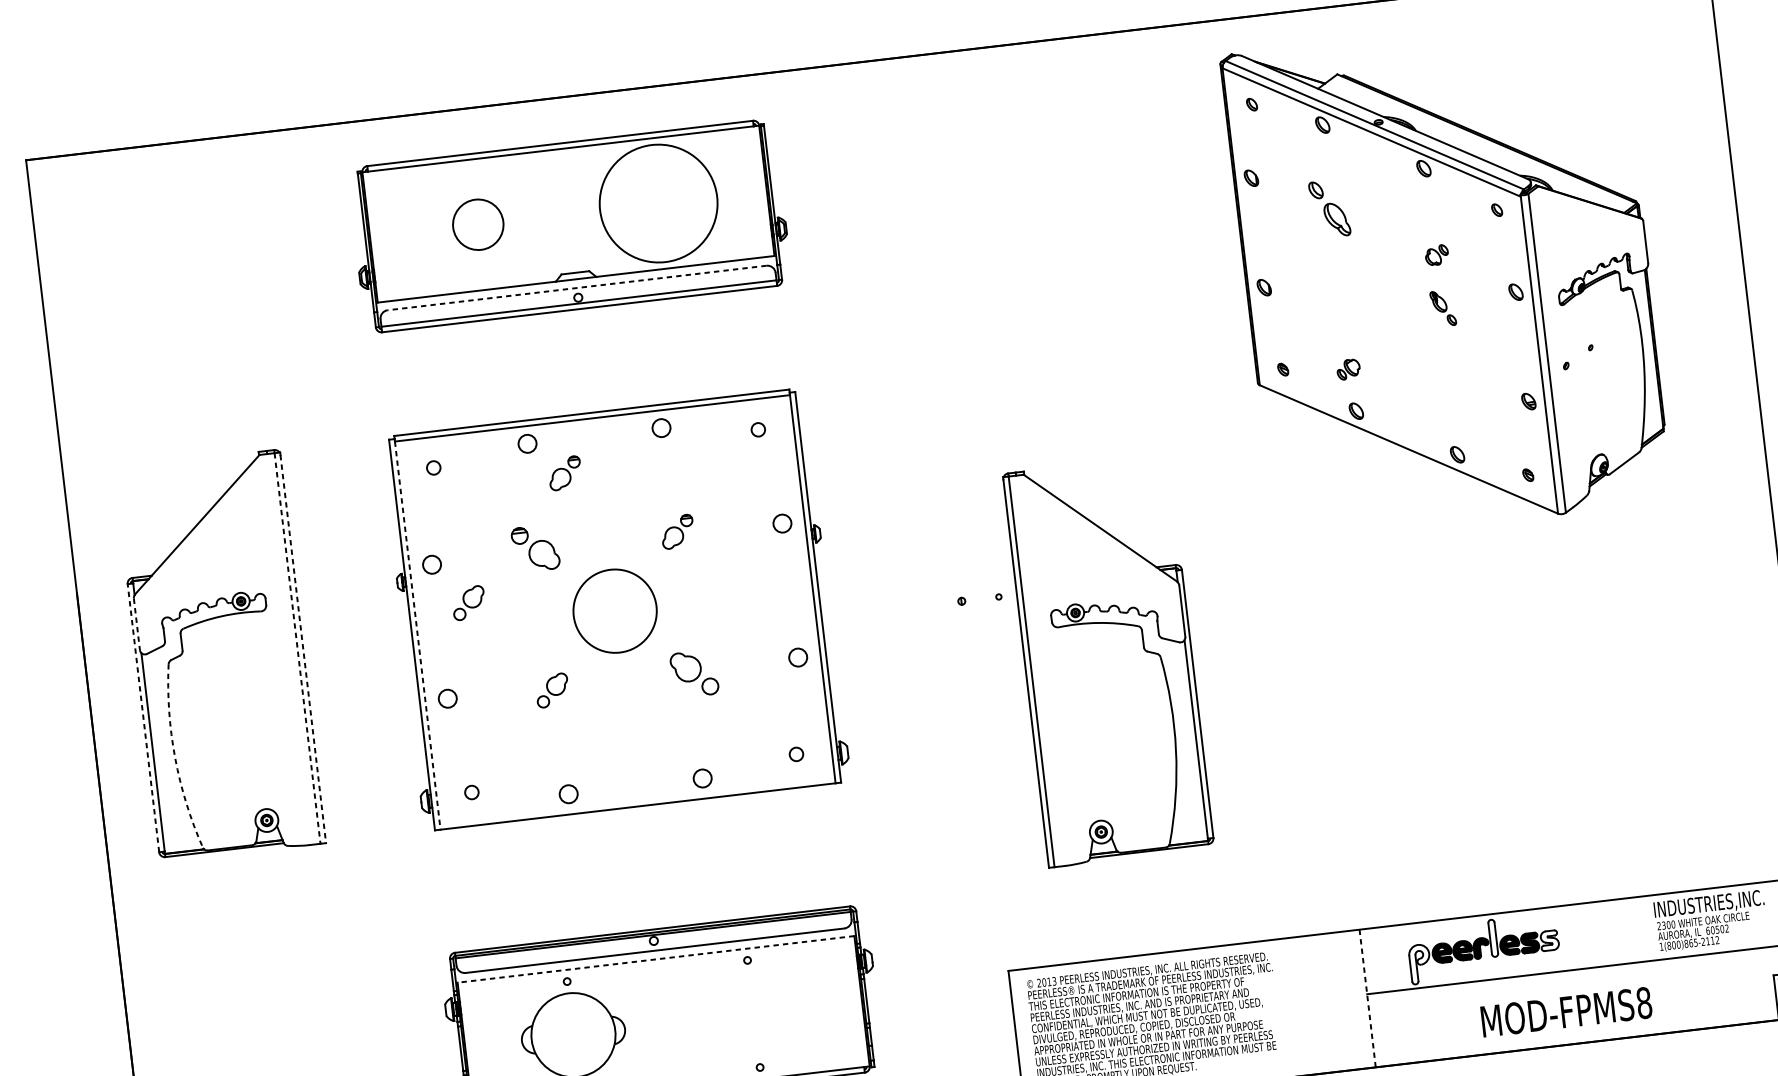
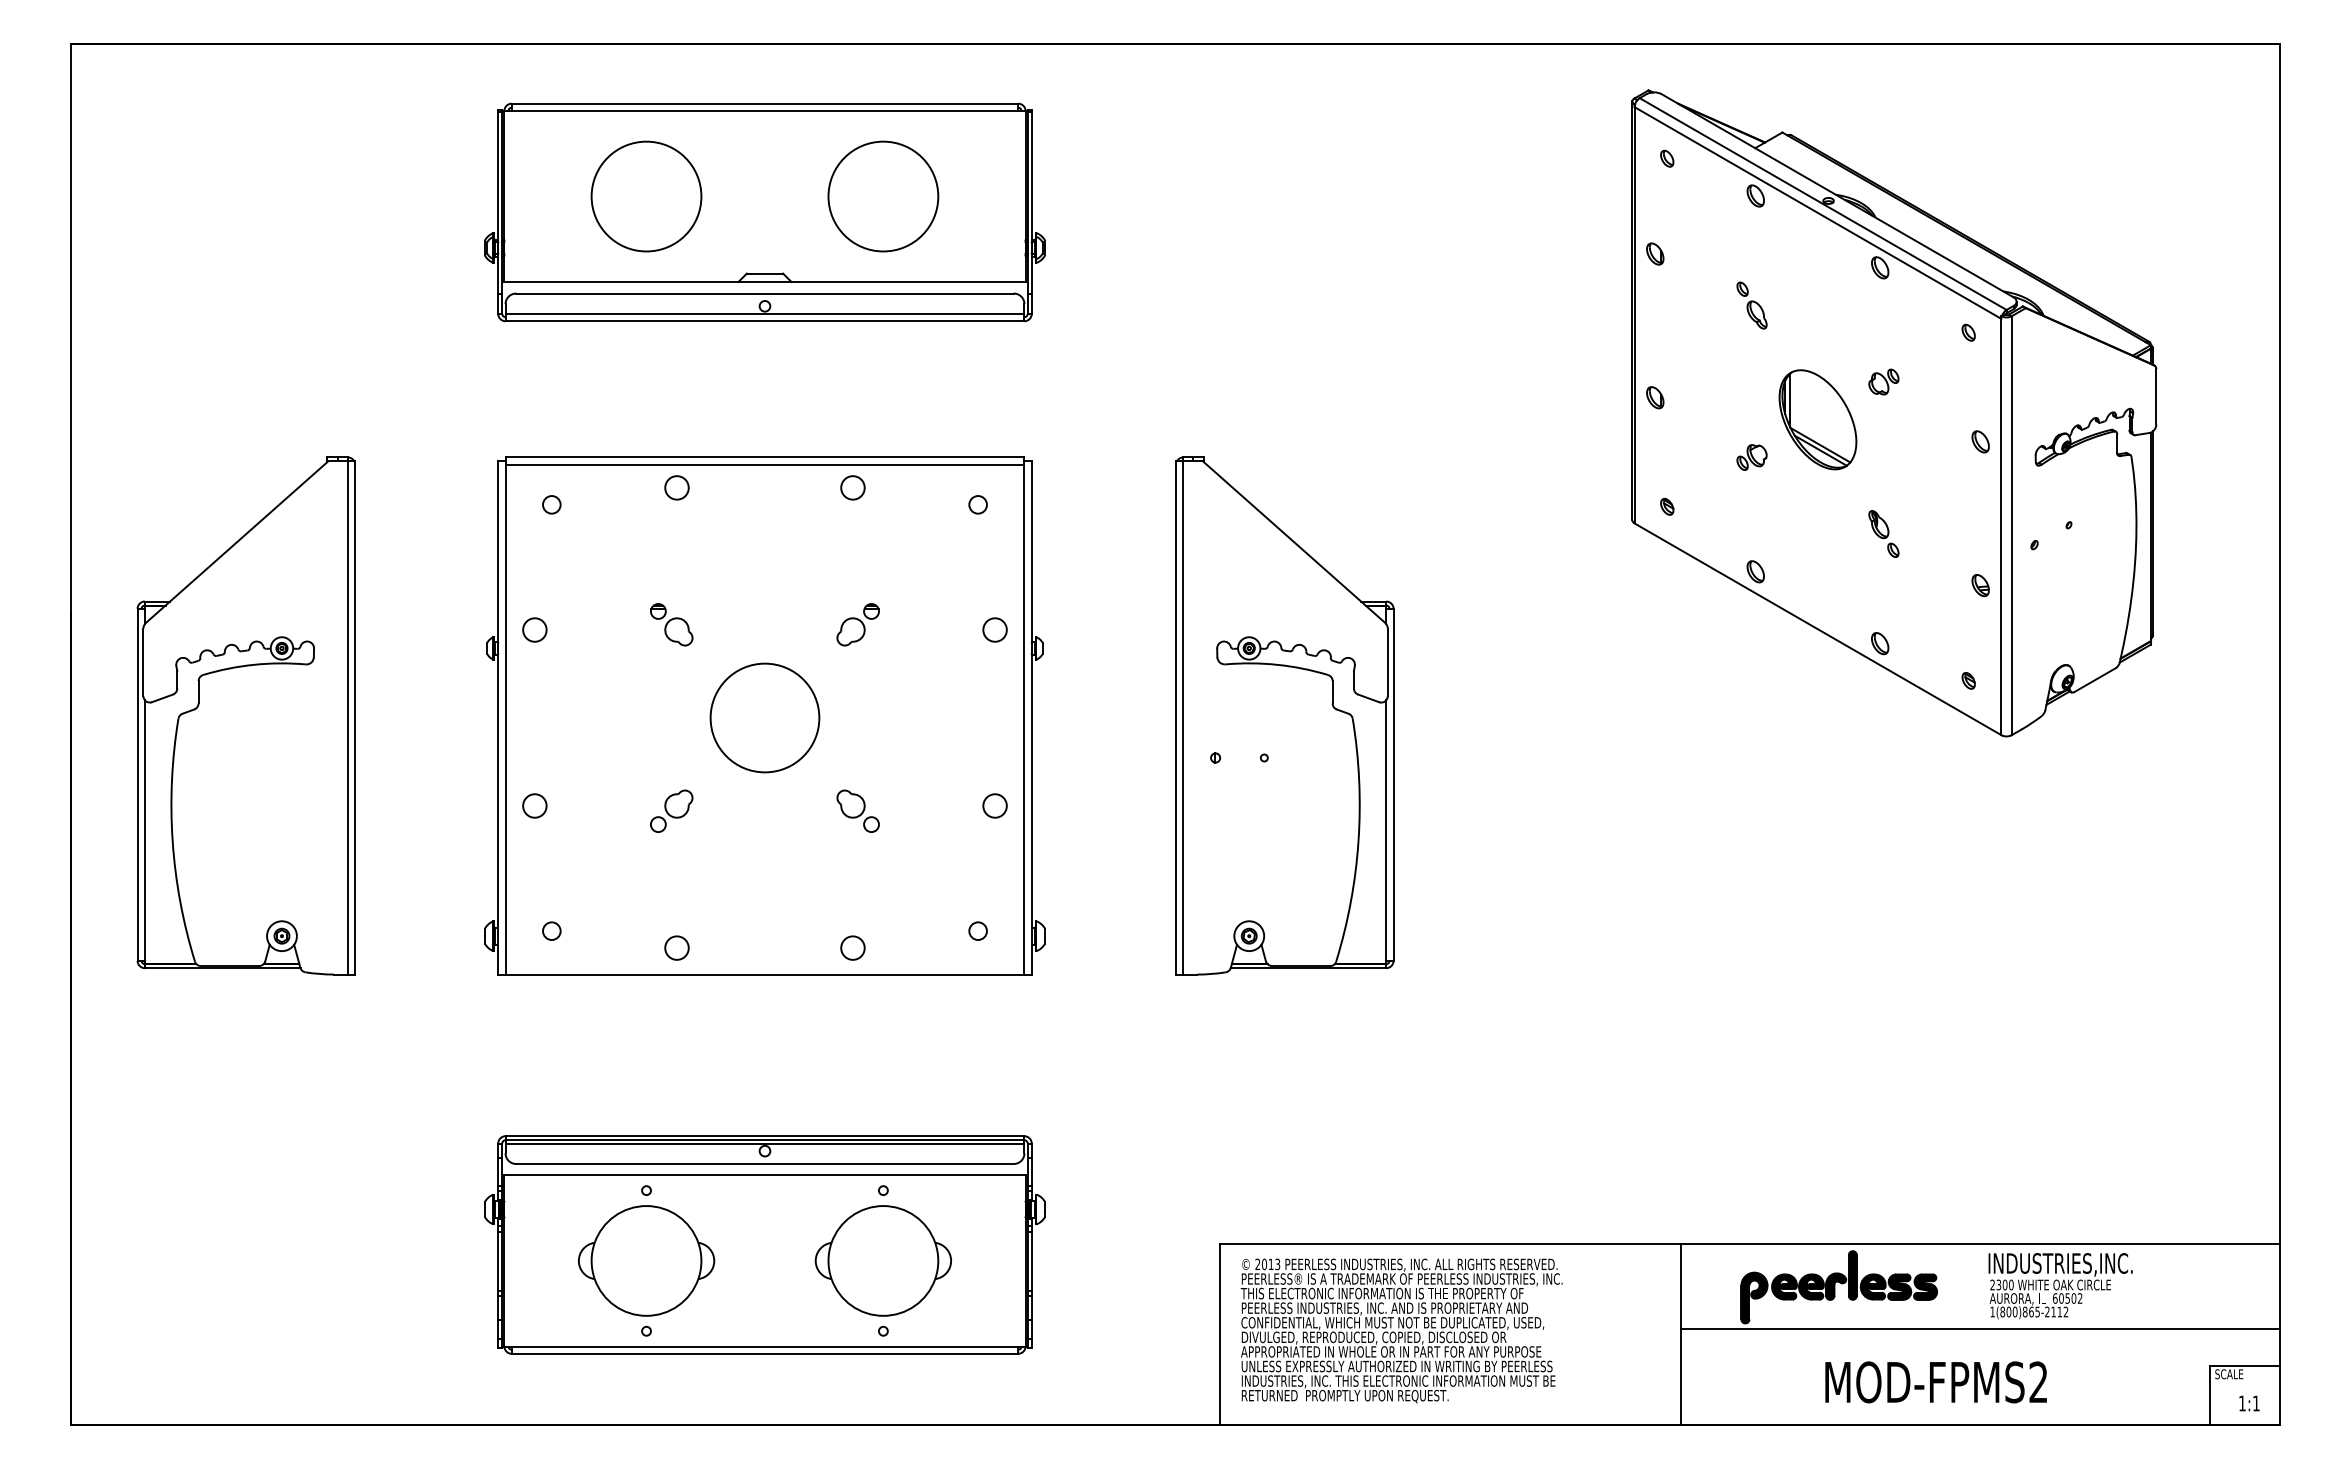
circle: (658, 203) -> (883, 196), size x0.71
part: (1329, 208) -> (1751, 305), size x0.62
circle: (478, 224) -> (646, 196), size x1.67
line: (576, 288) -> (764, 293), dashed -> solid
part: (1389, 289) -> (1817, 419), added
part: (1442, 308) -> (1883, 533), moved
part: (1348, 369) -> (1751, 457), moved
part: (564, 473) -> (720, 531), removed
part: (535, 548) -> (671, 624), size x0.71
part: (468, 602) -> (576, 684), removed
line: (136, 624) -> (143, 662), dashed -> solid
line: (417, 635) -> (505, 719), dashed -> solid
line: (297, 648) -> (347, 718), dashed -> solid
line: (303, 648) -> (355, 719), dashed -> solid
part: (1108, 660) -> (1284, 715), moved
part: (693, 673) -> (857, 810), size x0.71
line: (143, 717) -> (137, 784), dashed -> solid
arc: (175, 758) -> (172, 841), dashed -> solid
text: (1710, 921) -> (2060, 1286), moved
fill: (1492, 938) -> (1852, 1275), added
fill: (1549, 940) -> (1925, 1286), added
line: (655, 959) -> (764, 1175), dashed -> solid
fill: (1420, 963) -> (1754, 1297), added
line: (1367, 998) -> (1680, 1334), dashed -> solid
text: (1644, 1003) -> (2038, 1382), MOD-FPMS8 -> MOD-FPMS2
part: (753, 1013) -> (882, 1260), added

